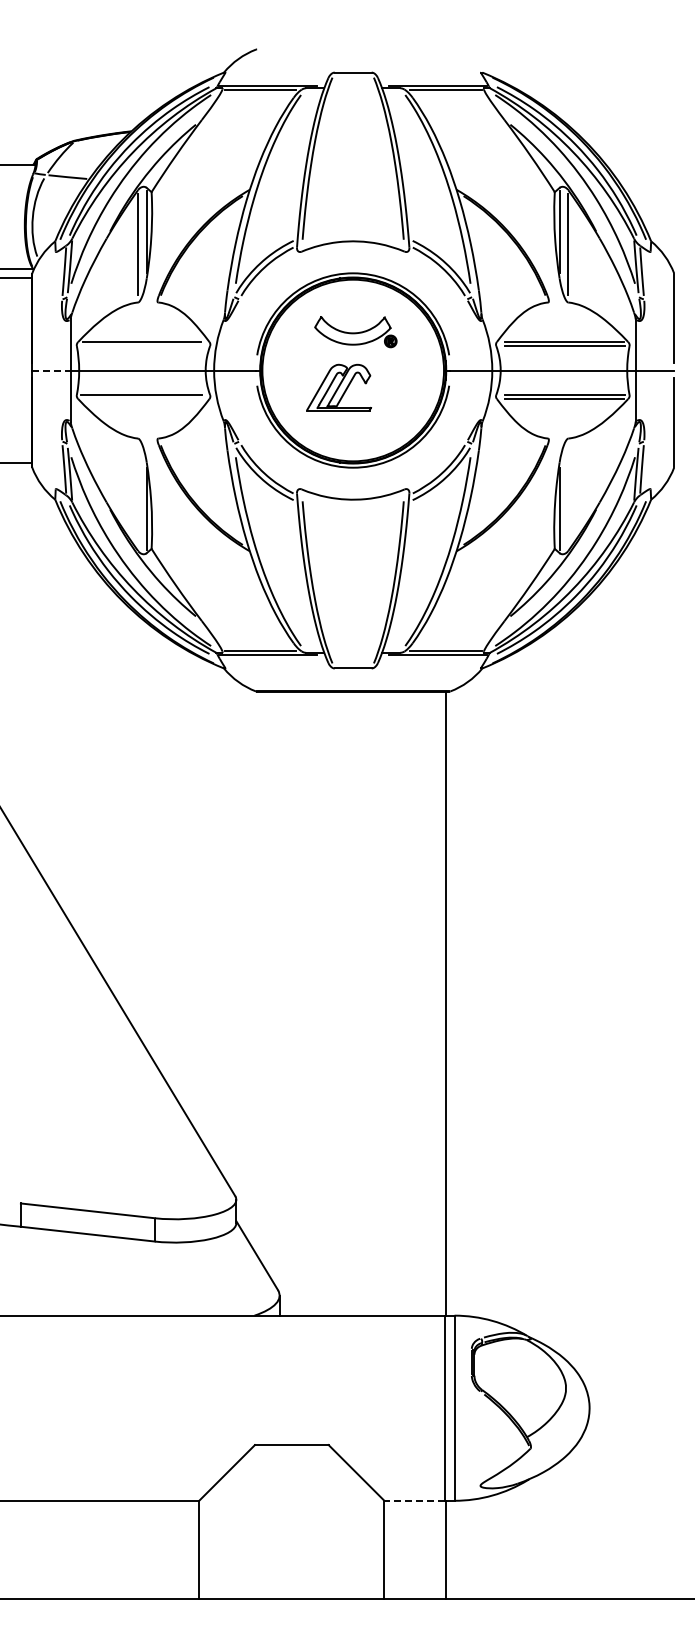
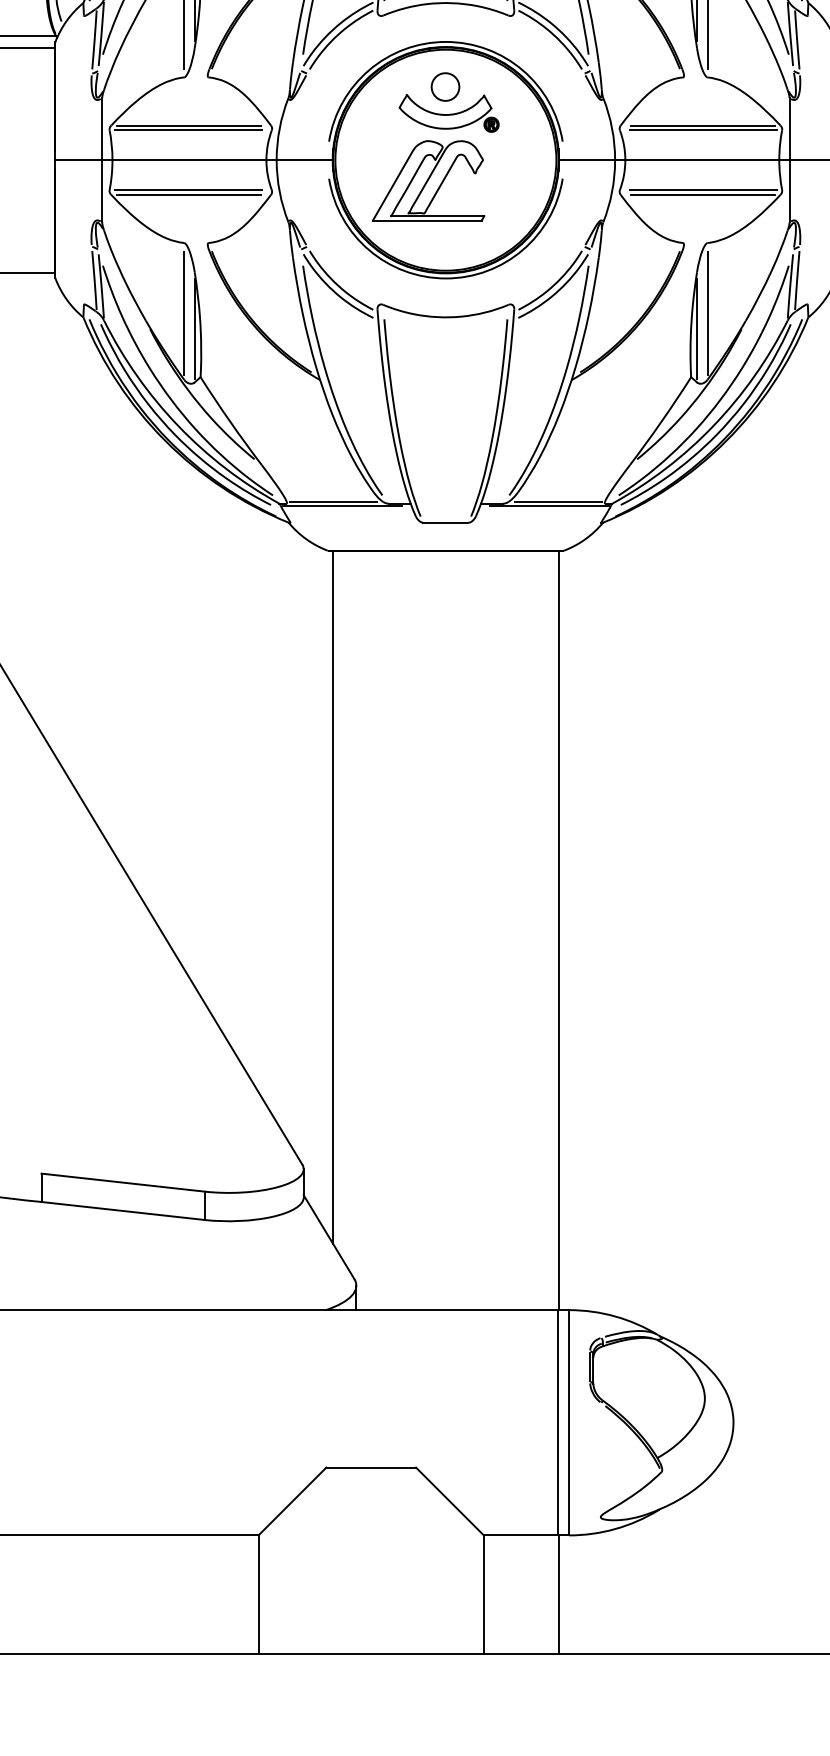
part: (352, 310) -> (445, 87), added
line: (141, 346) -> (188, 130), added
line: (52, 370) -> (80, 160), dashed -> solid
part: (338, 387) -> (427, 180), size x1.43
line: (141, 399) -> (188, 195), added
line: (138, 496) -> (184, 313), added
line: (568, 496) -> (707, 313), added
line: (260, 976) -> (333, 897), added
line: (414, 1500) -> (520, 1535), dashed -> solid

